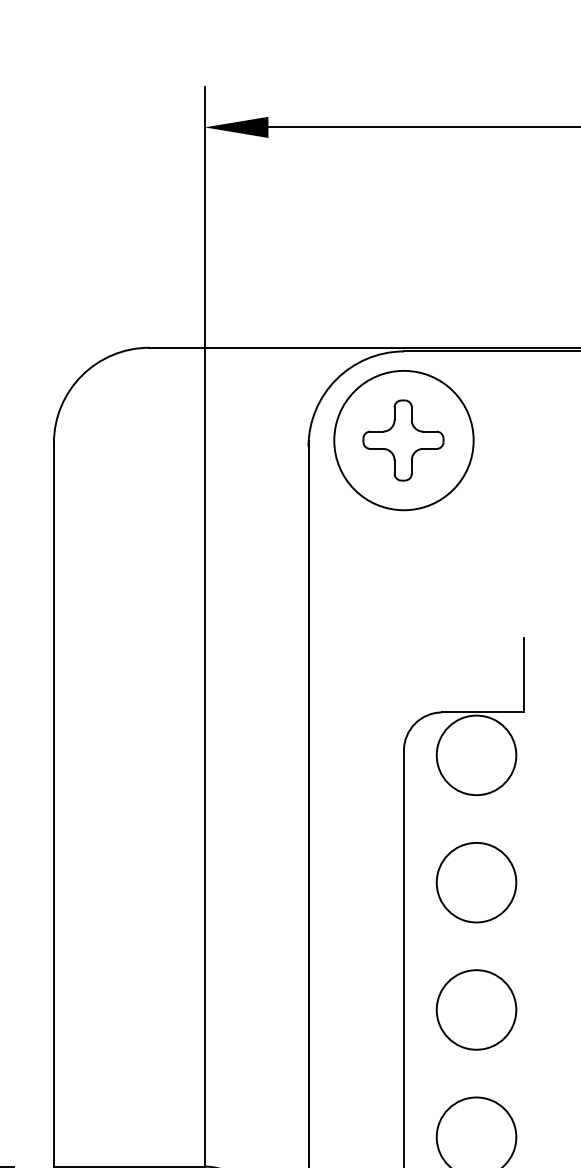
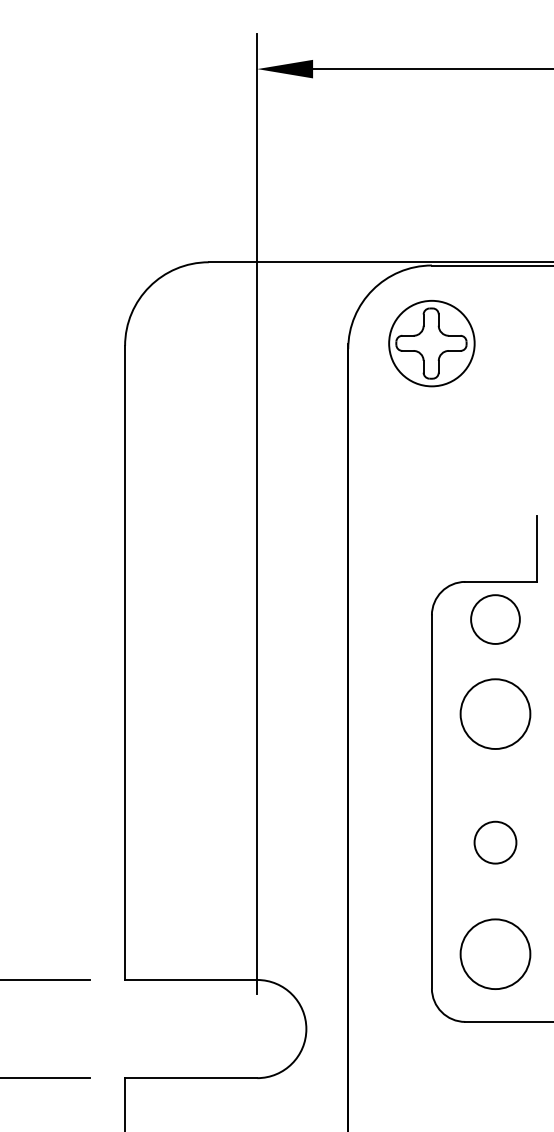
circle: (403, 440) -> (431, 343), size x0.7
circle: (476, 755) -> (495, 619), size x0.7
circle: (476, 881) -> (495, 713), moved
circle: (476, 1009) -> (495, 842), size x0.6

